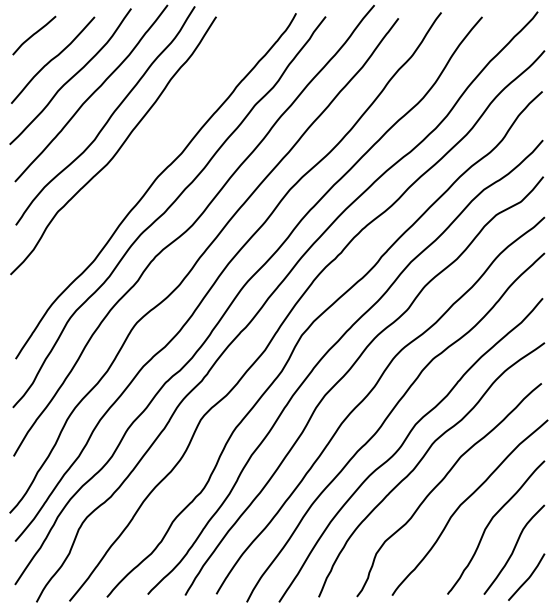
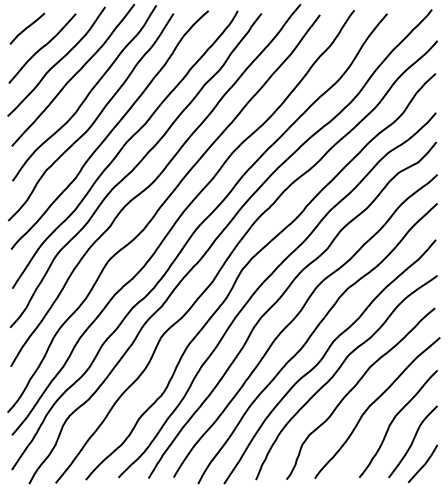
curve: (138, 162) -> (111, 130), added

